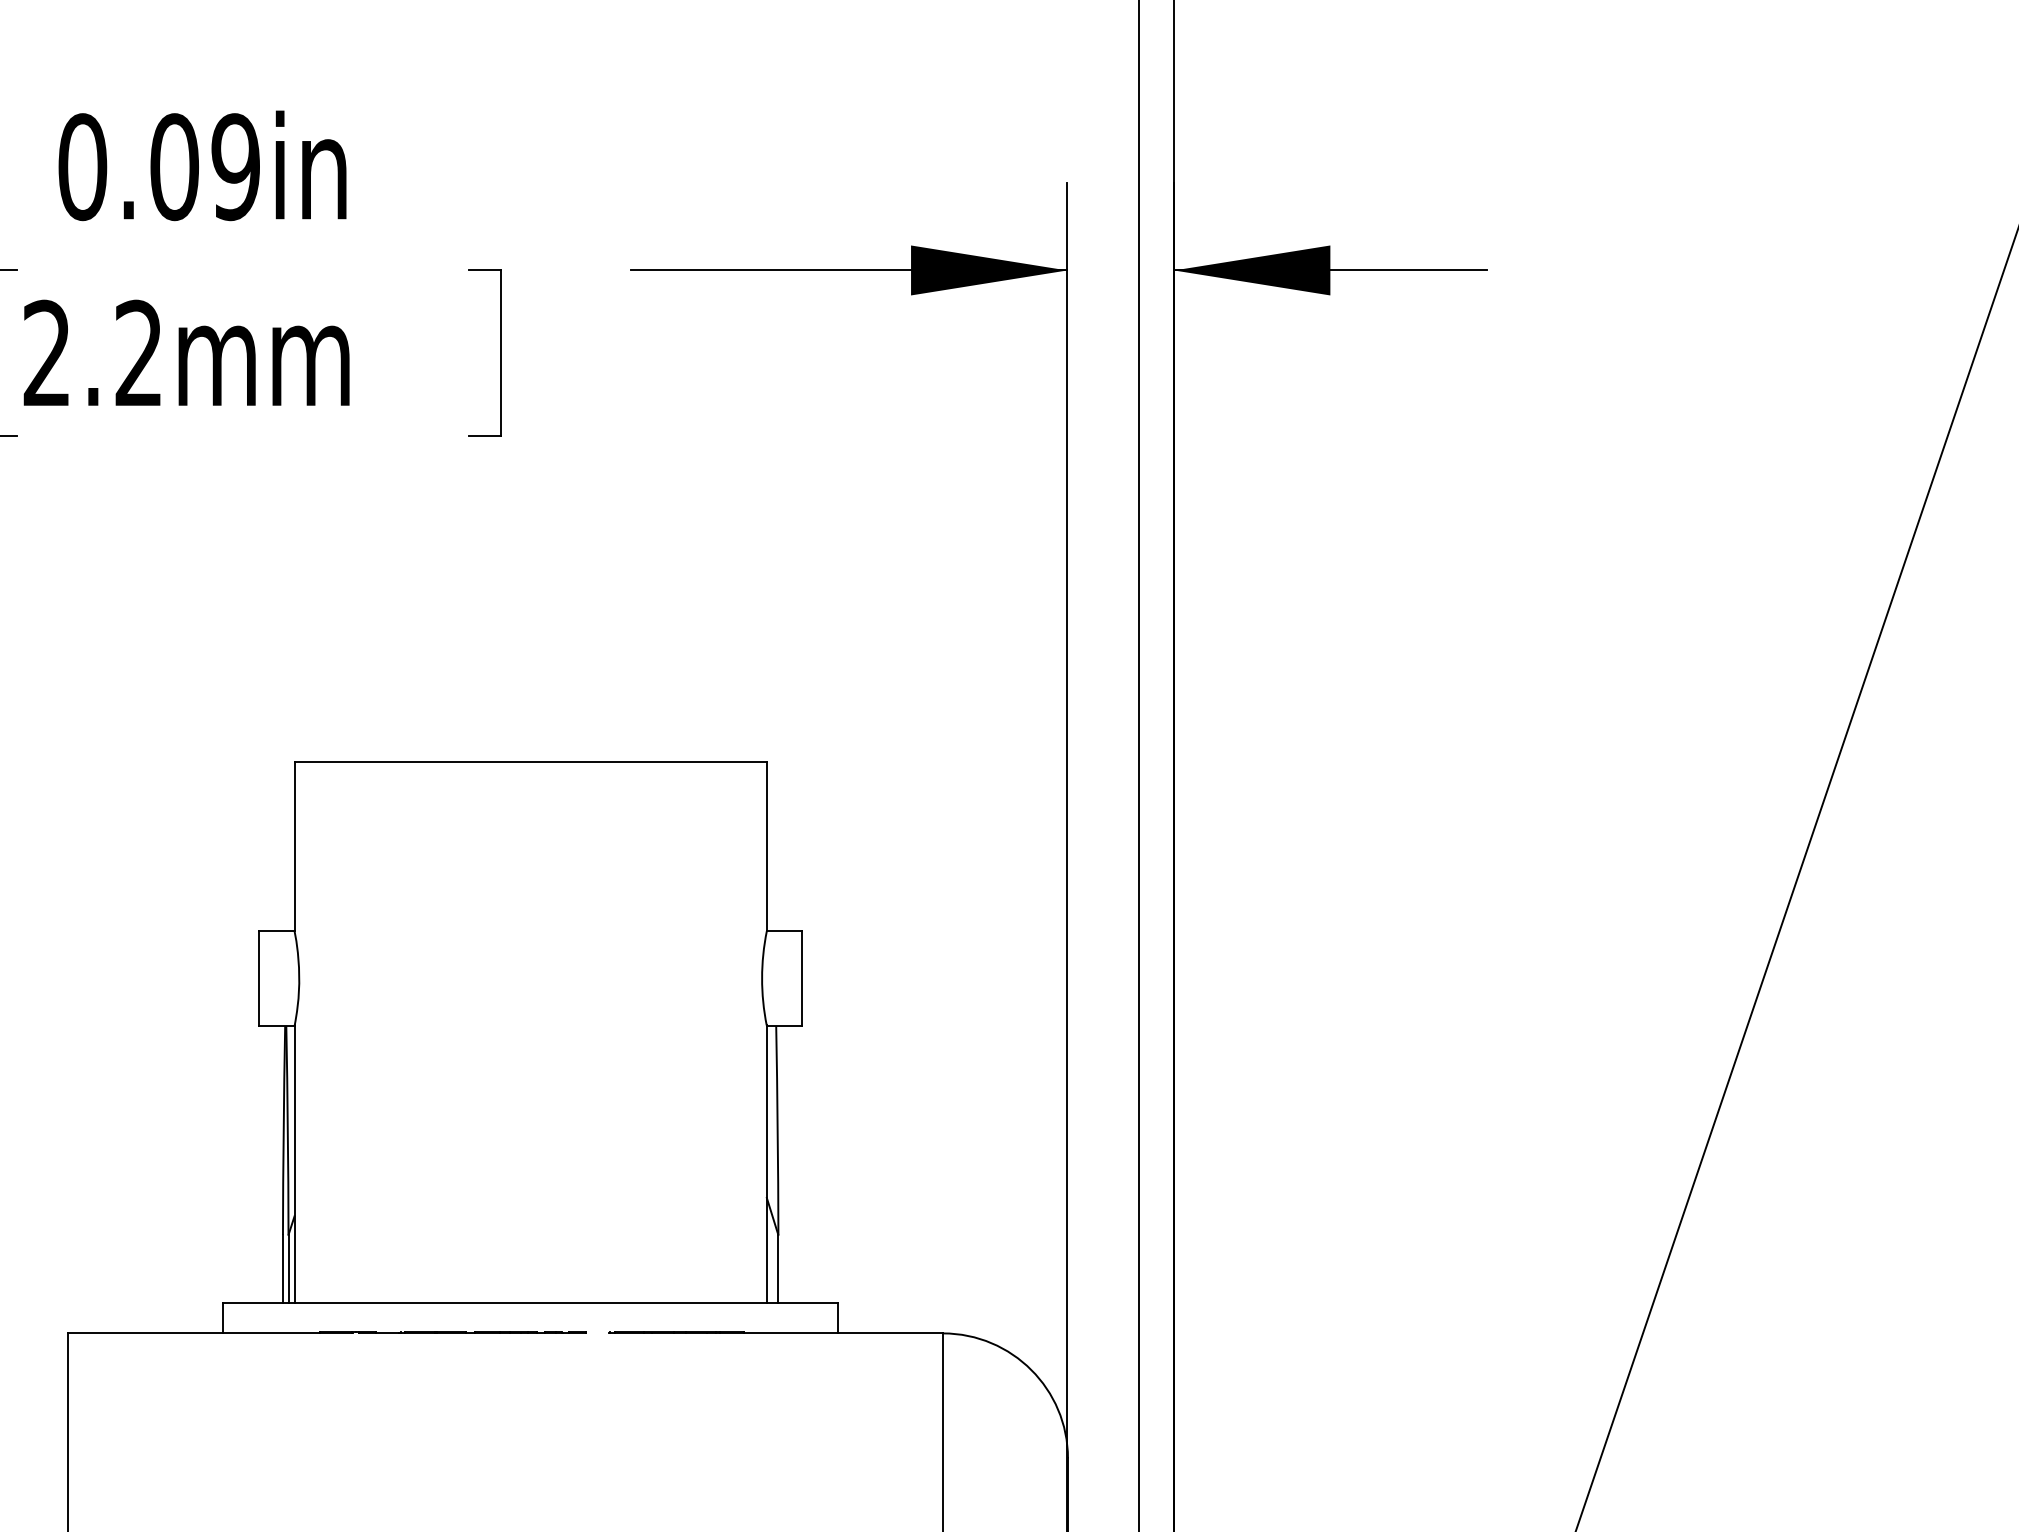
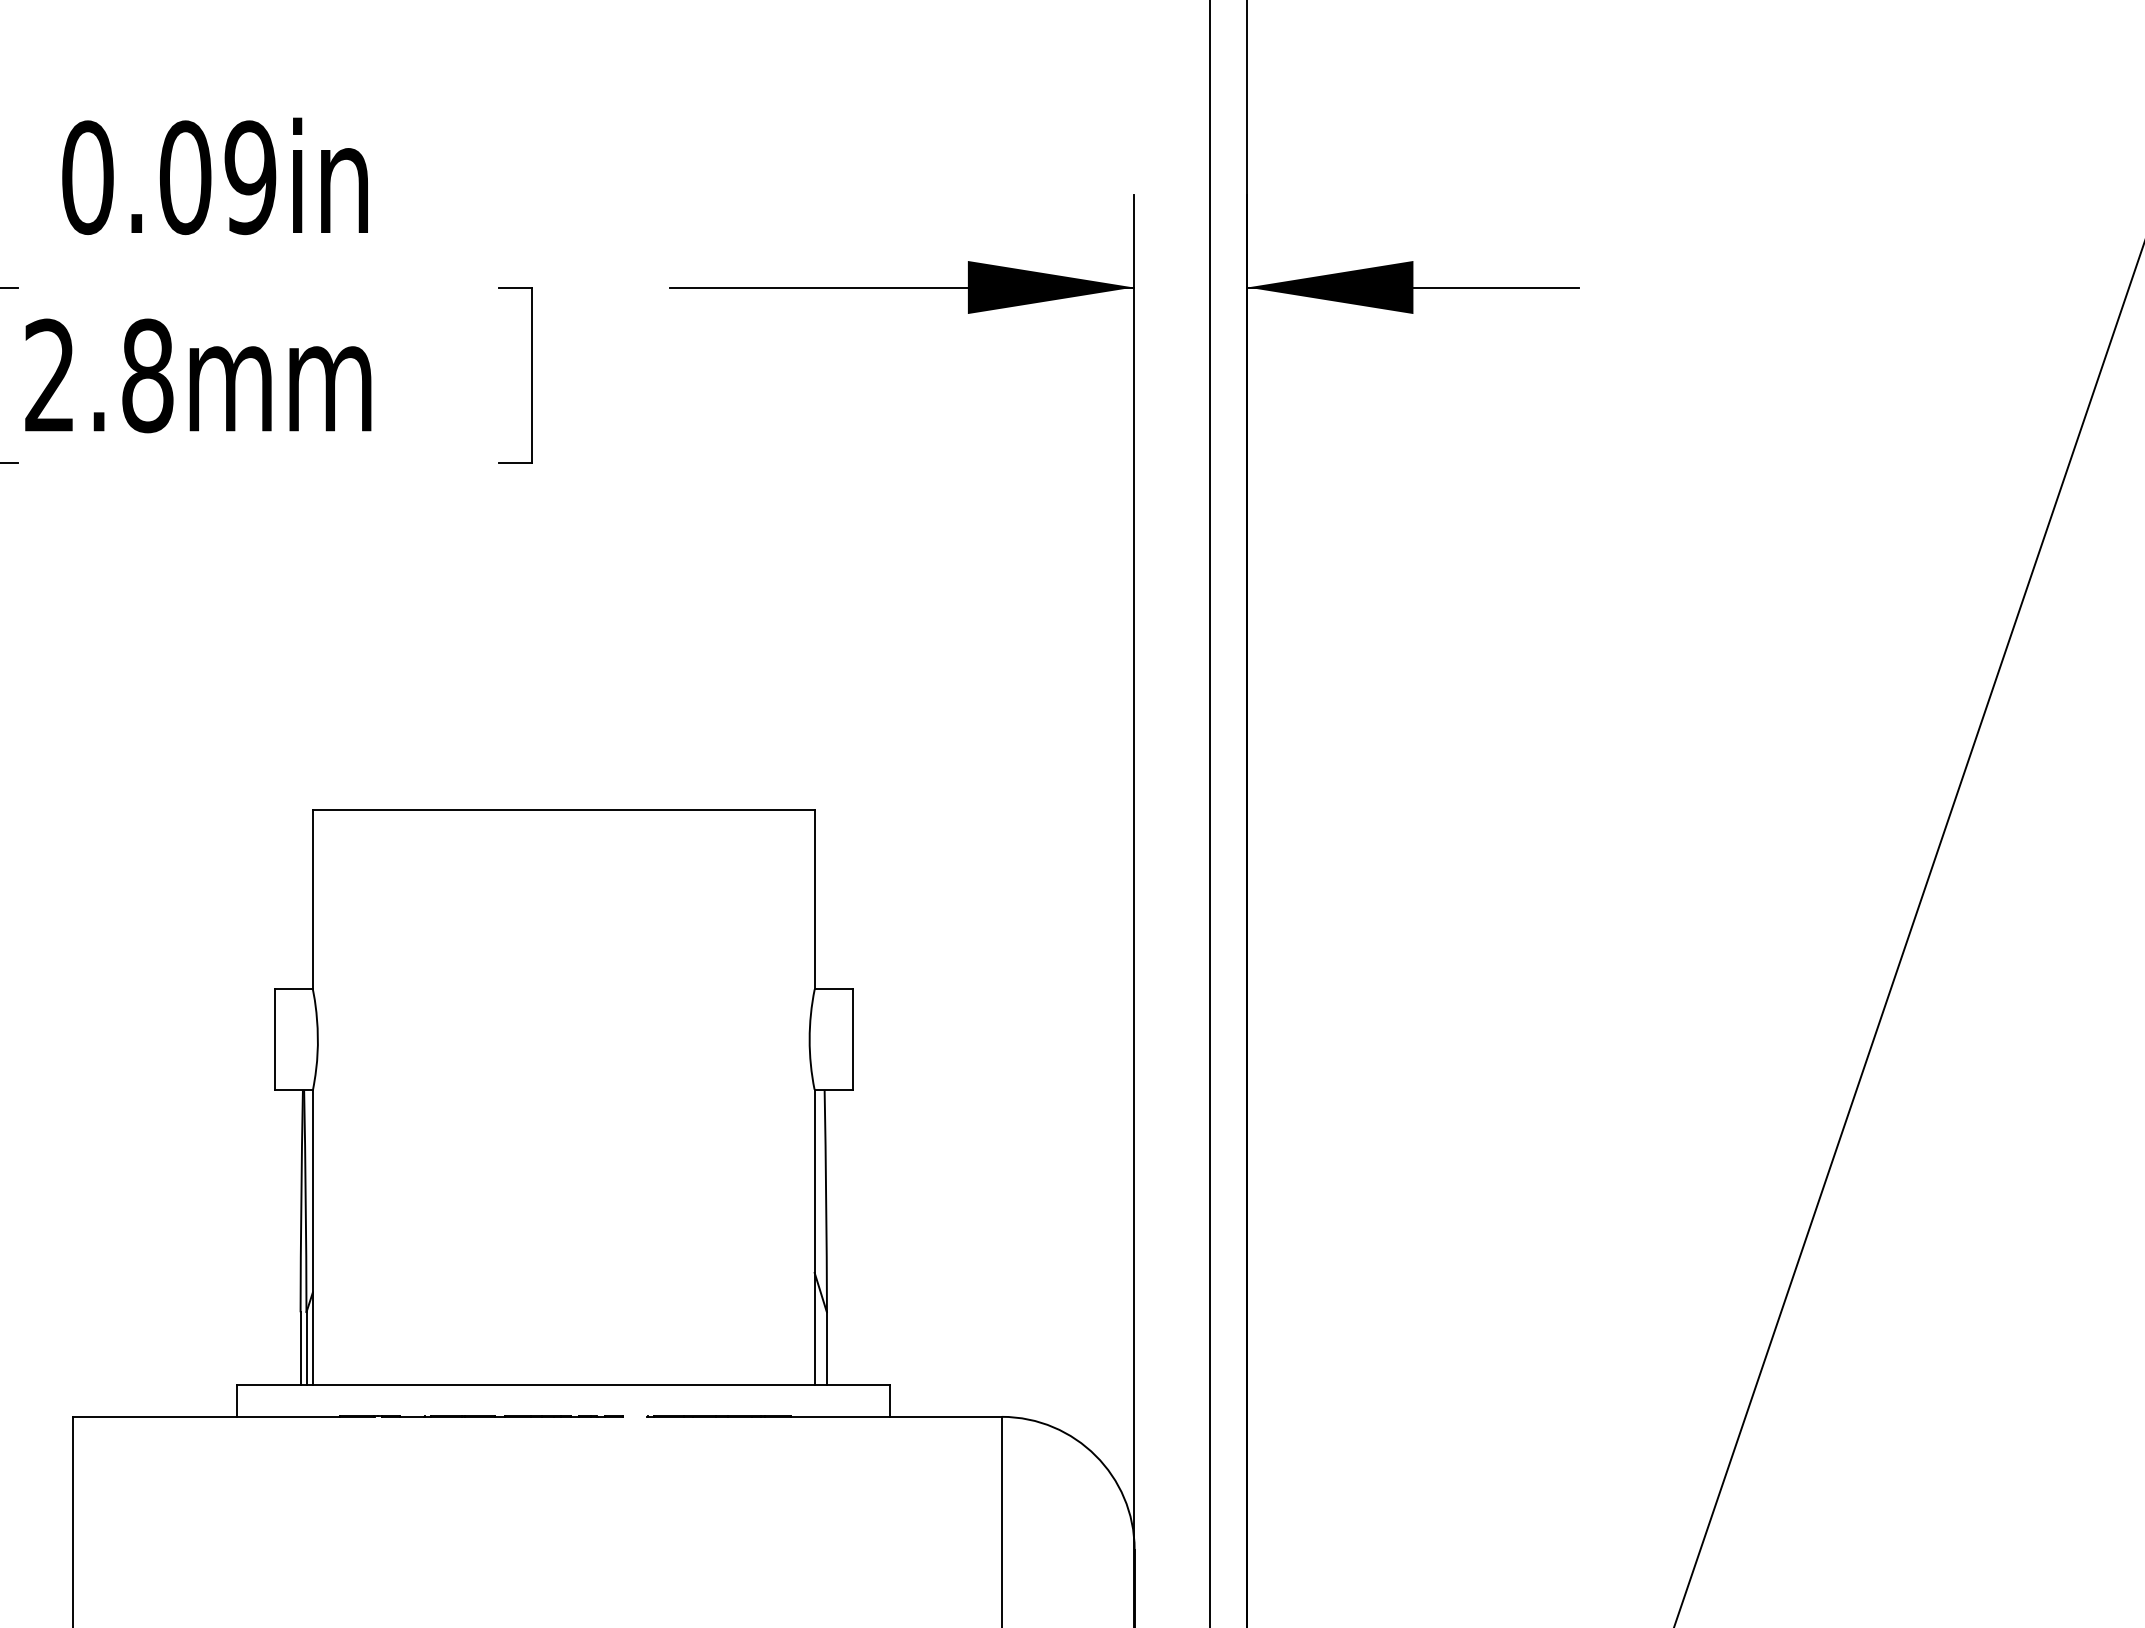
text: (138, 353) -> (147, 375), 2.2mm -> 2.8mm

